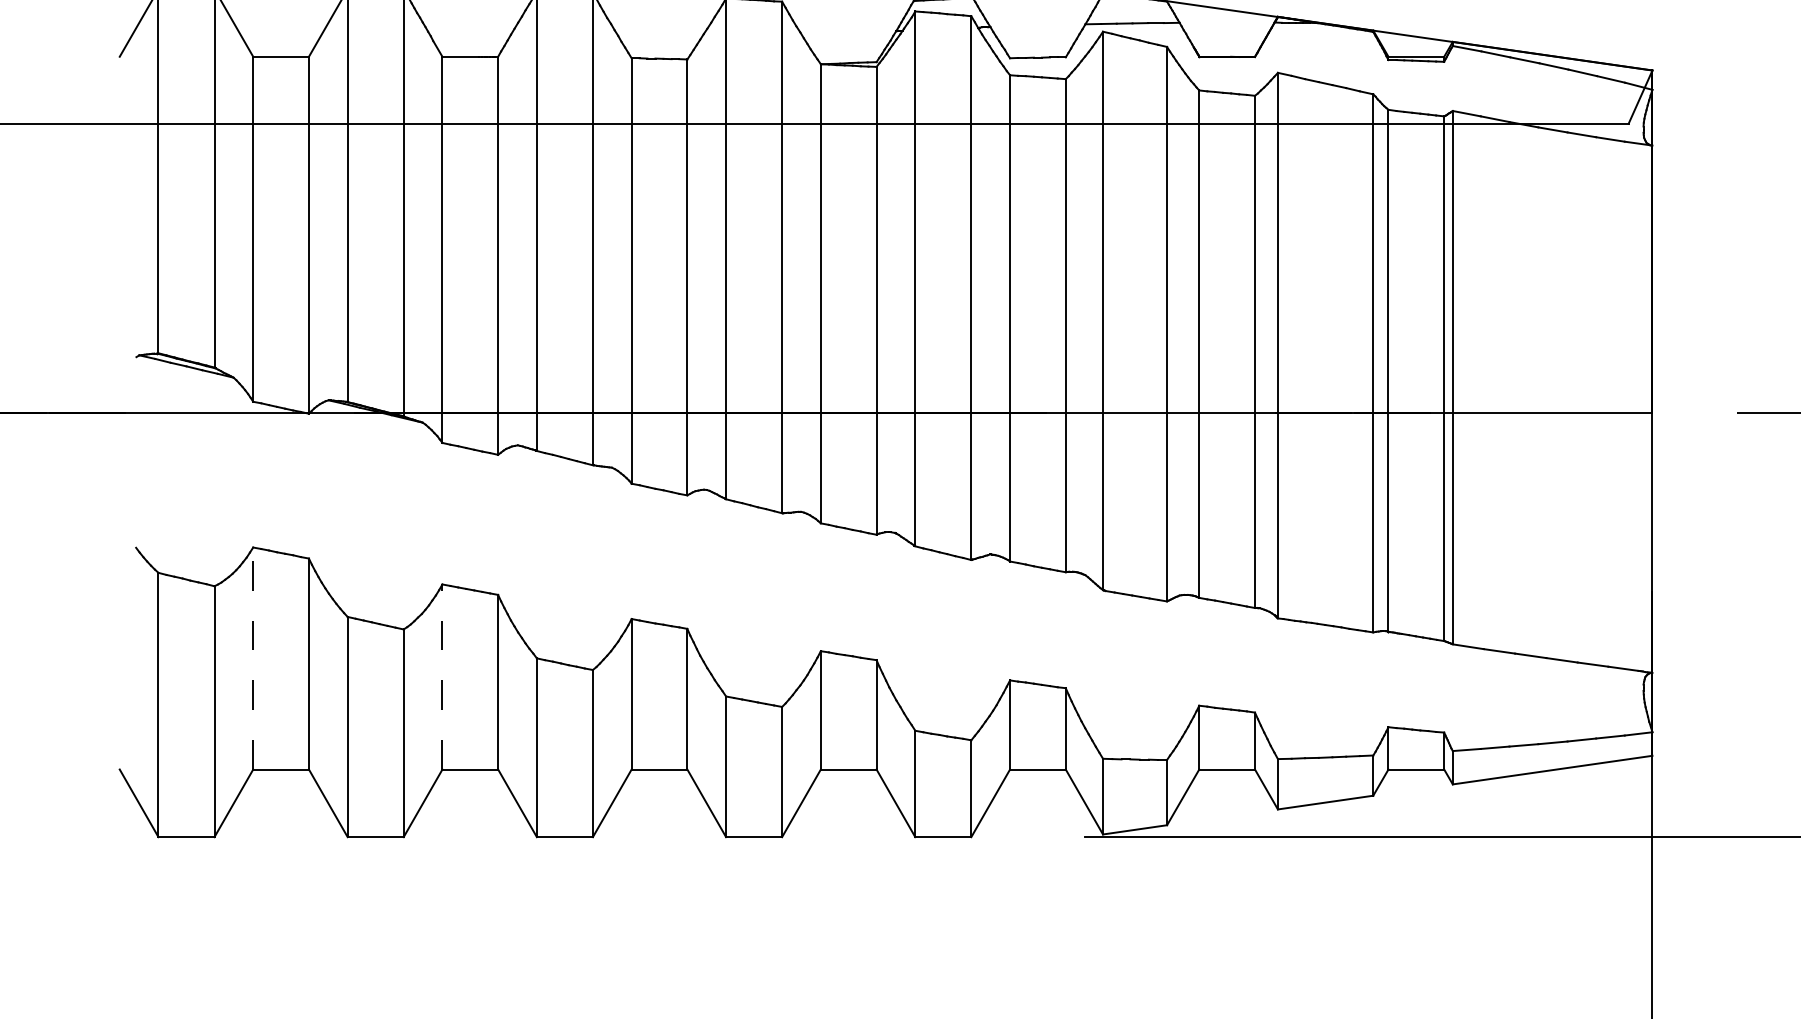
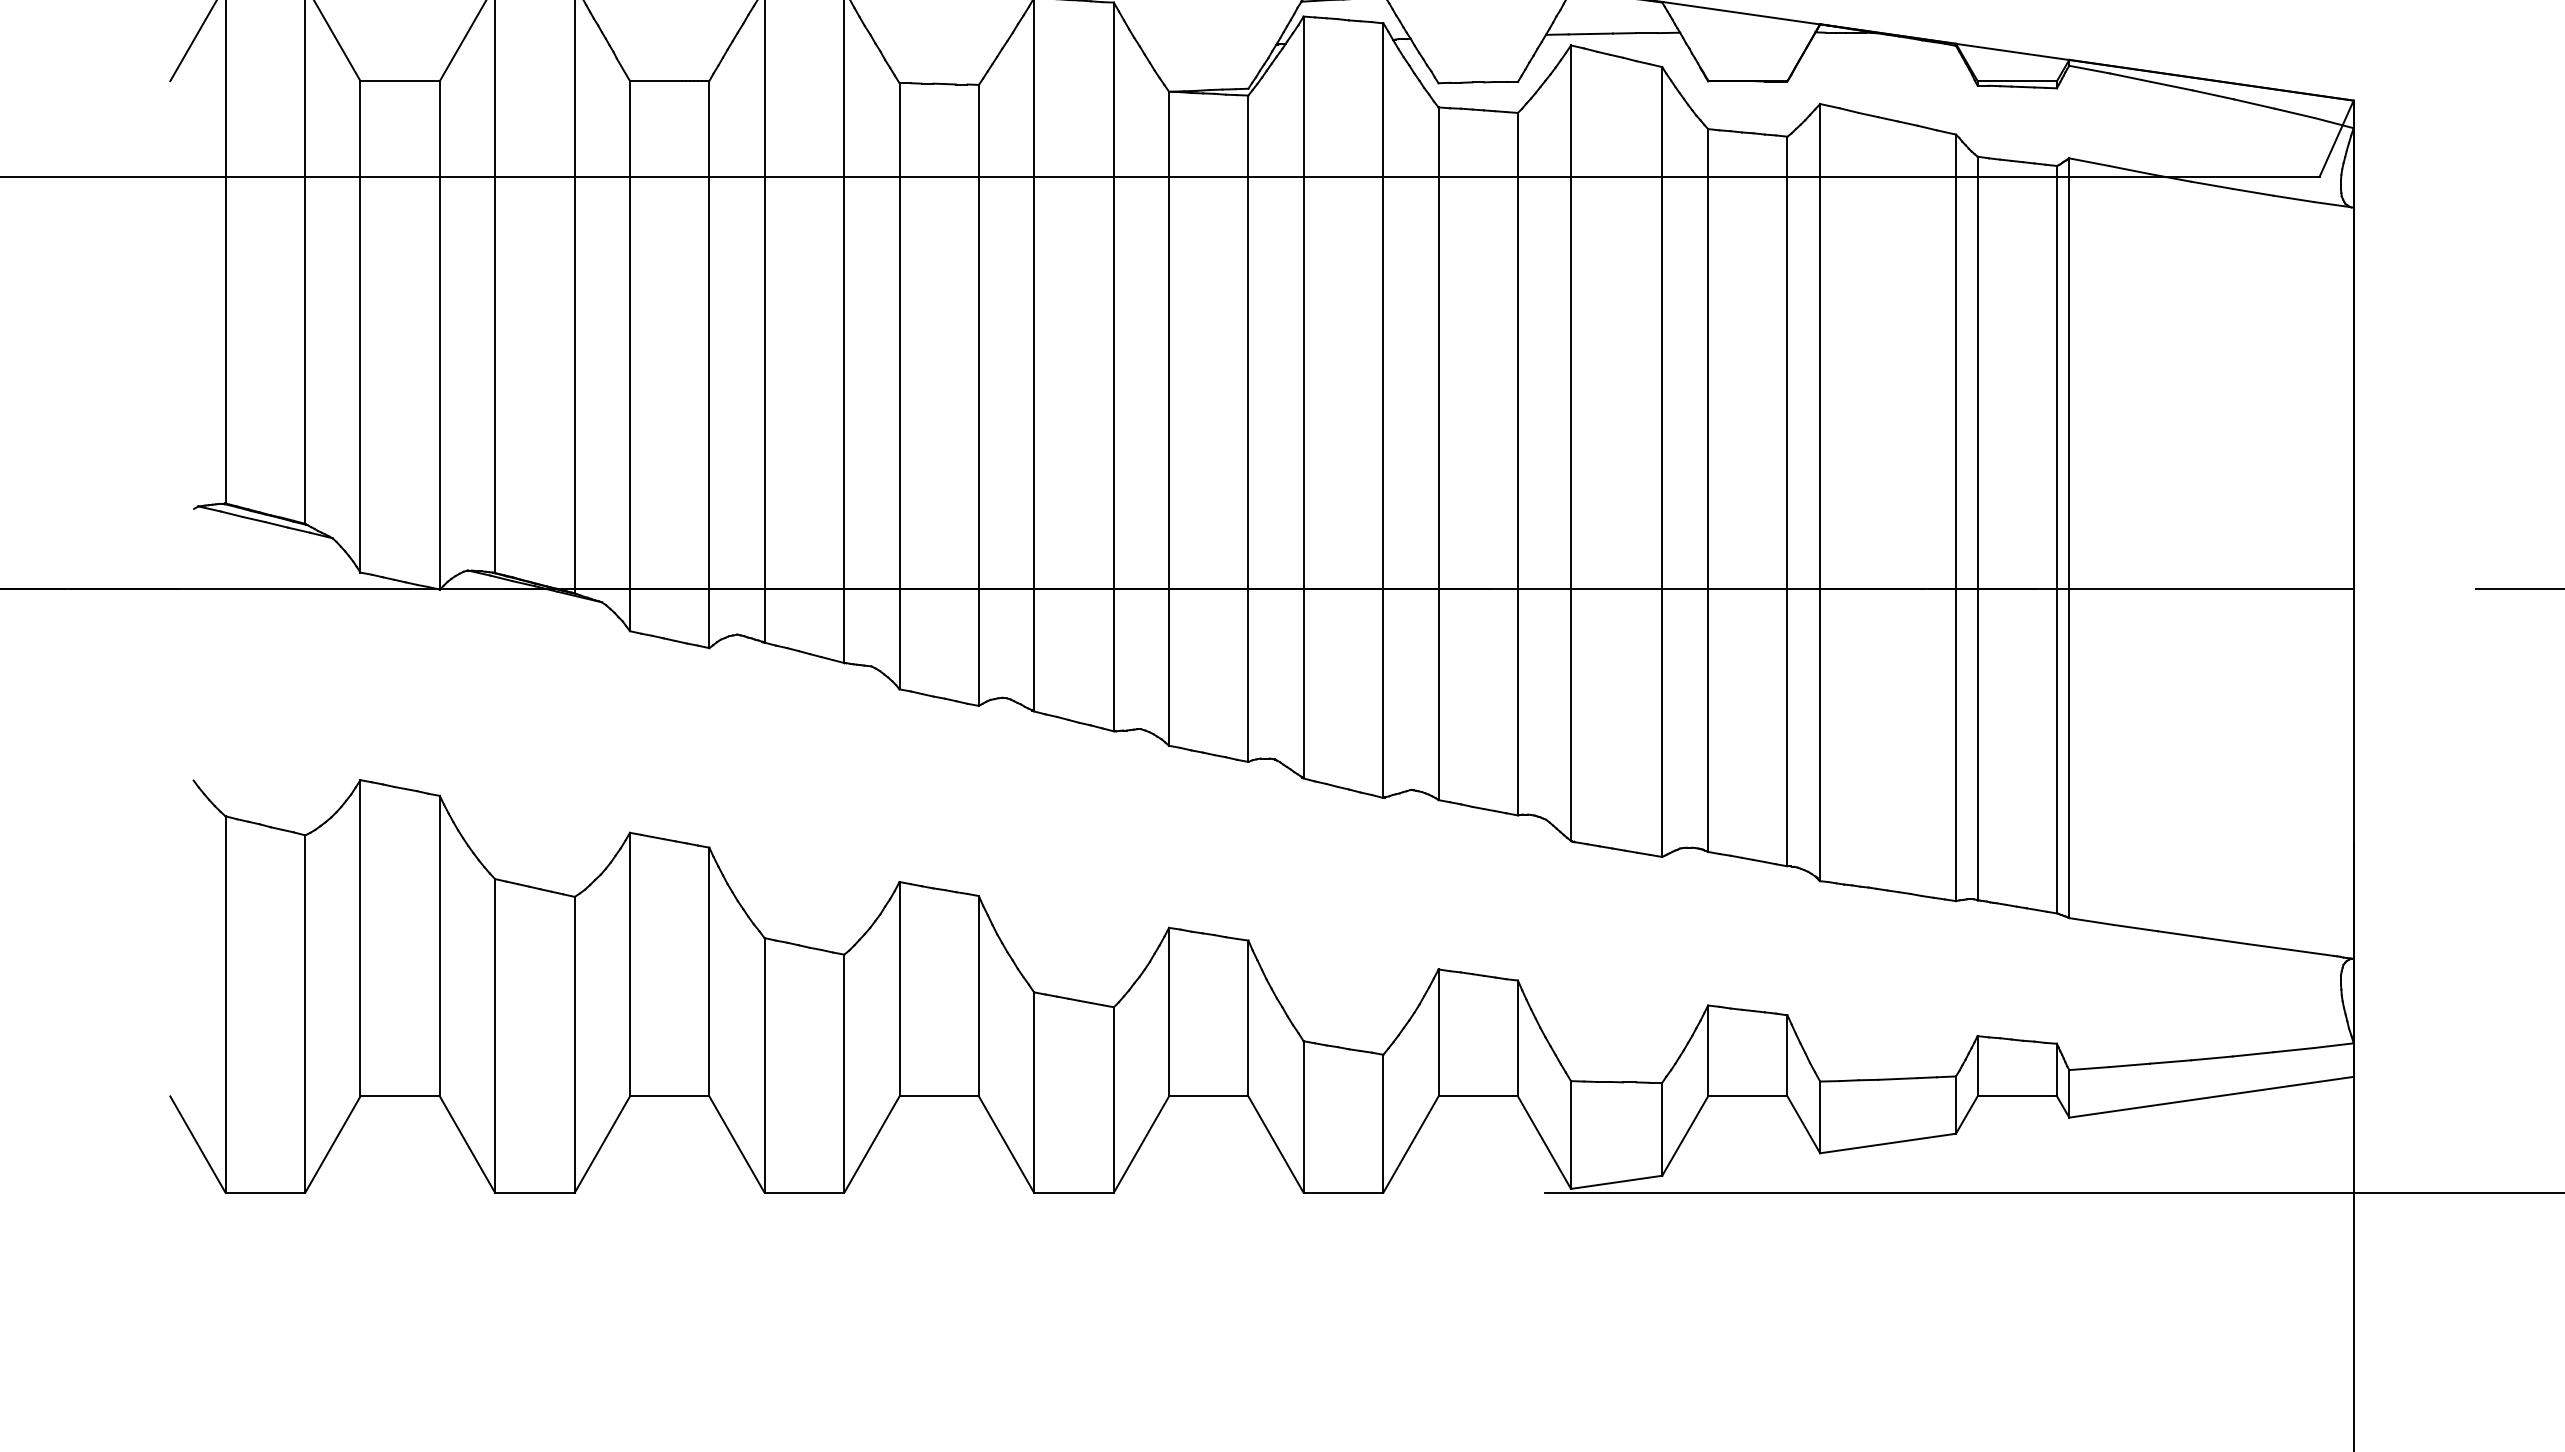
line: (253, 657) -> (360, 937), dashed -> solid
line: (442, 676) -> (630, 964), dashed -> solid

